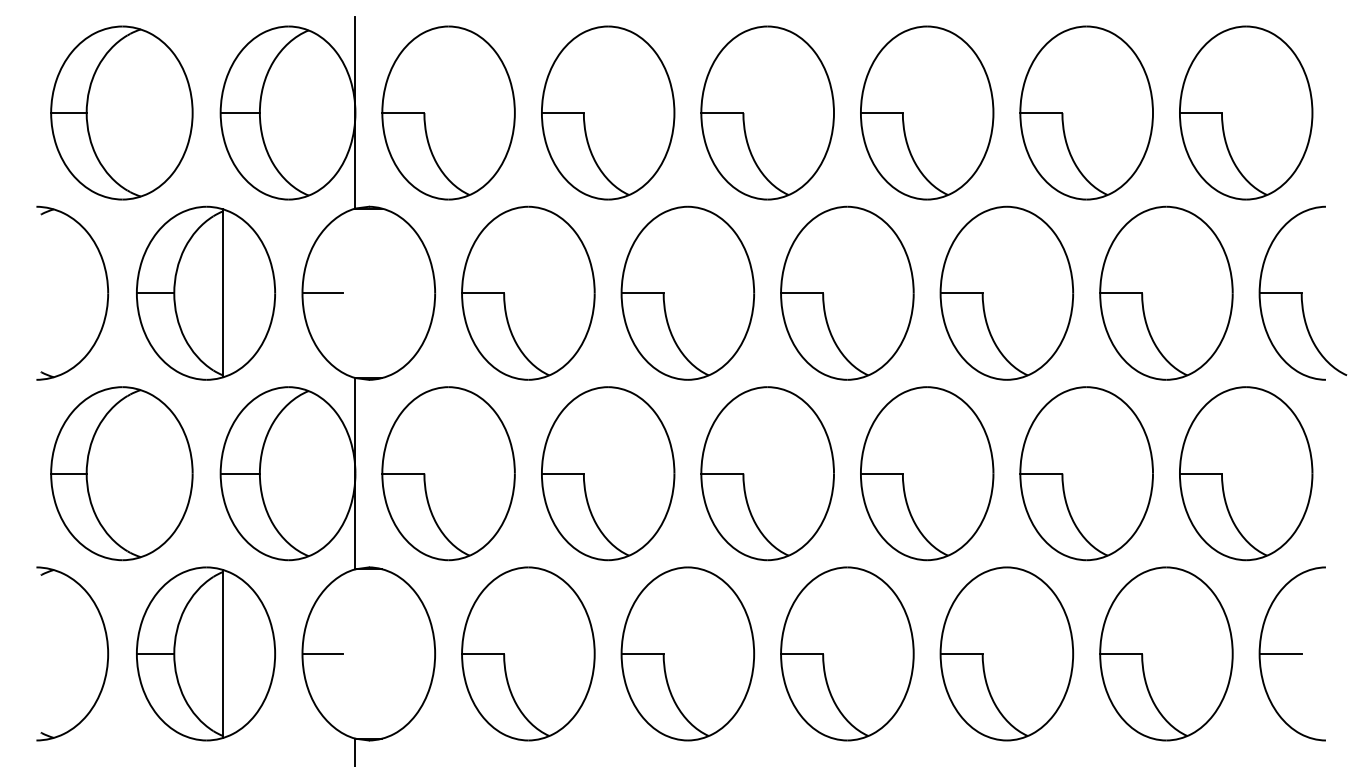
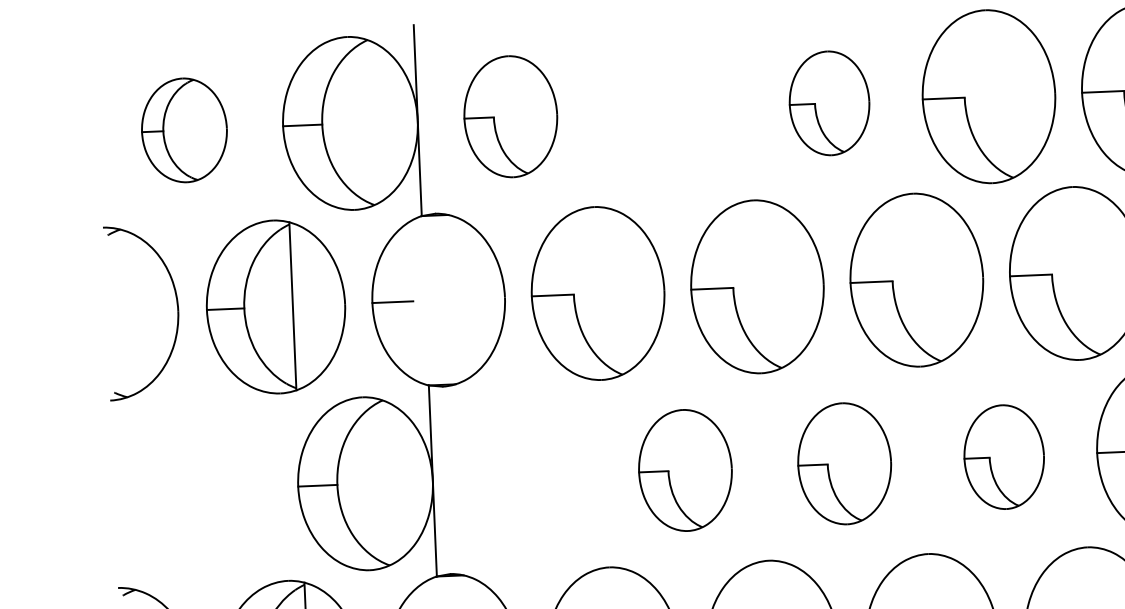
part: (121, 112) -> (184, 129), size x0.6
part: (448, 112) -> (510, 116), size x0.7
part: (608, 112) -> (670, 109), removed
part: (767, 112) -> (829, 102), size x0.6
part: (121, 473) -> (199, 490), removed
part: (448, 473) -> (525, 476), removed
part: (608, 473) -> (685, 470), size x0.7
part: (767, 473) -> (844, 463), size x0.7
part: (927, 473) -> (1004, 456), size x0.6

